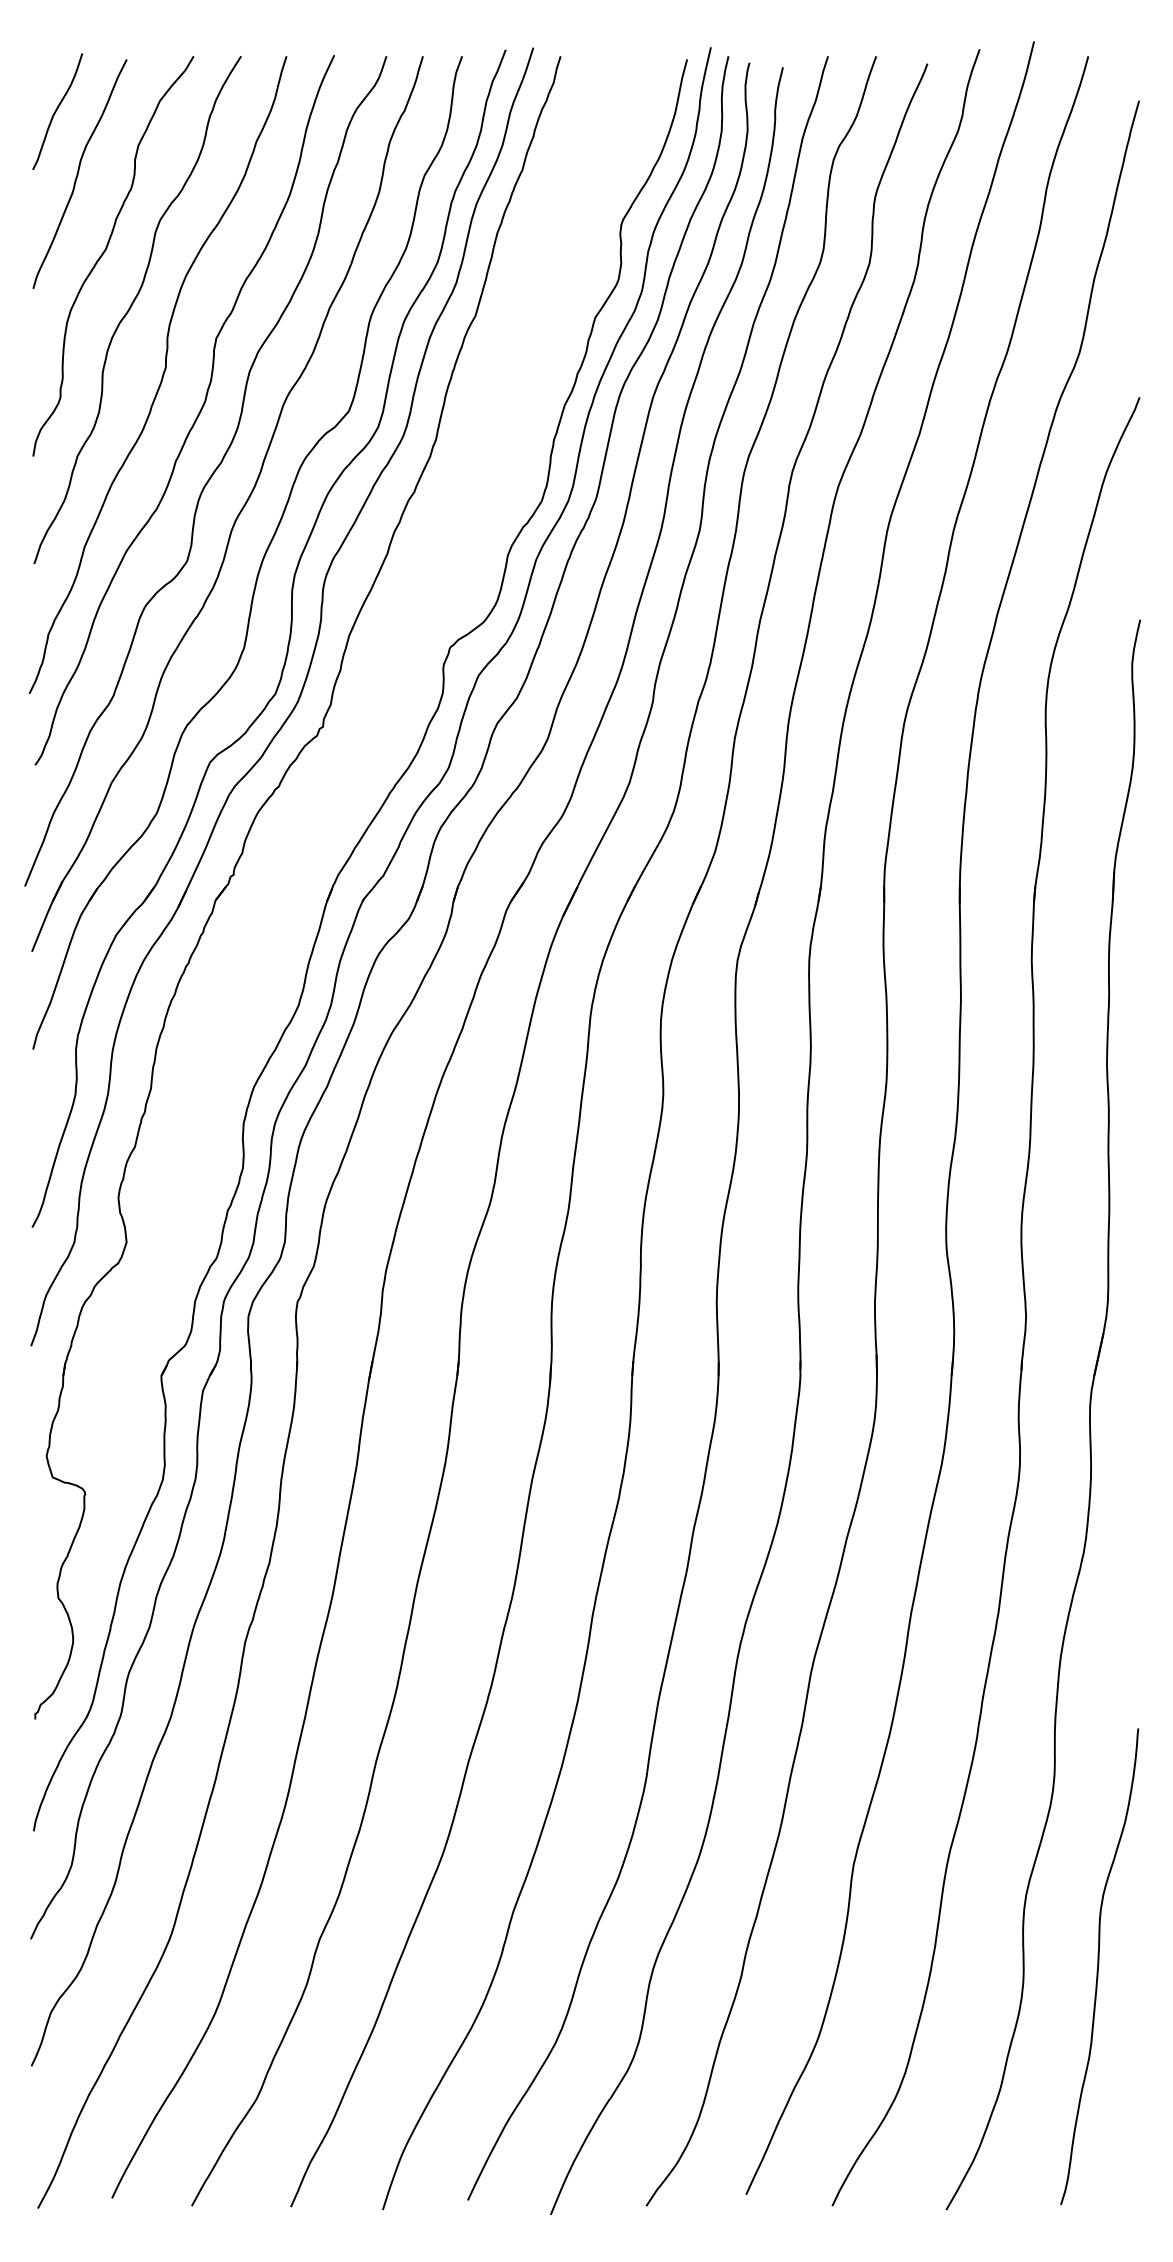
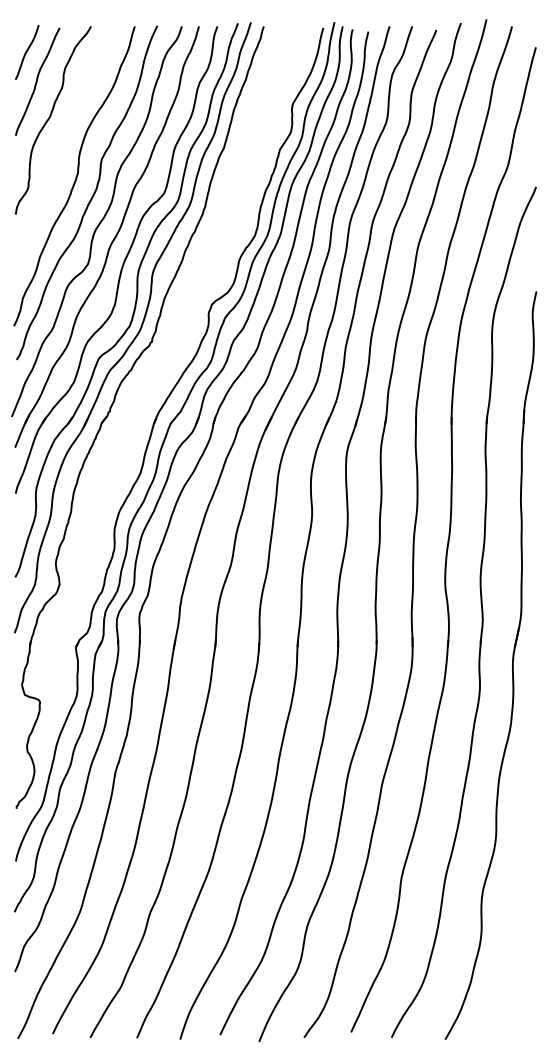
curve: (132, 307) -> (62, 144), removed
curve: (1099, 1967) -> (517, 925), removed

